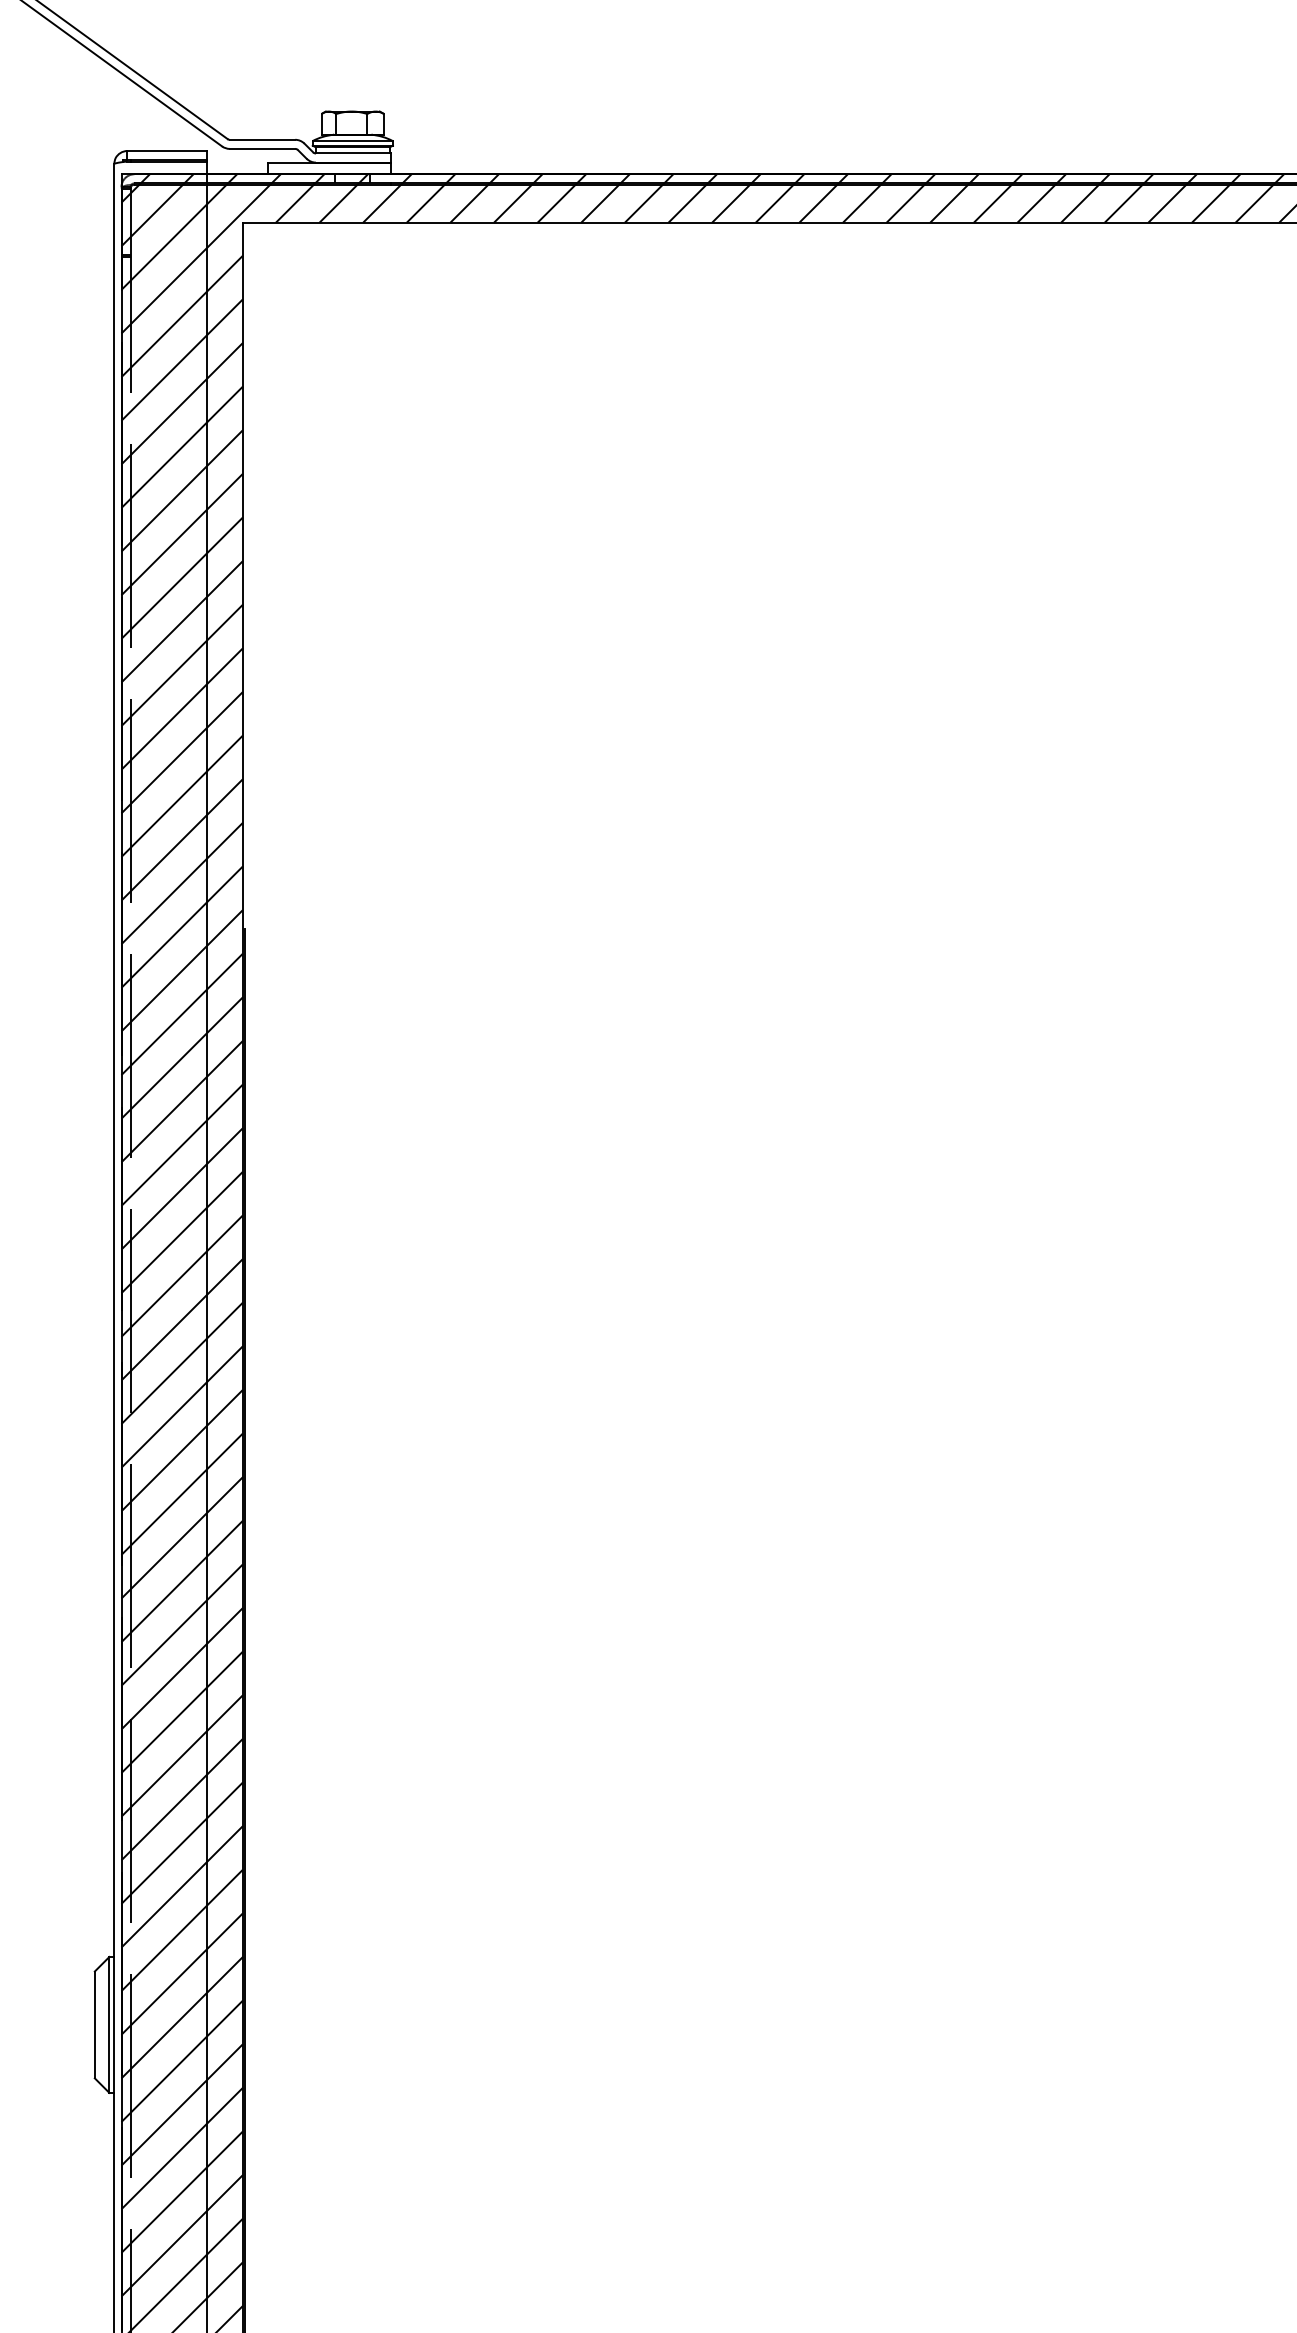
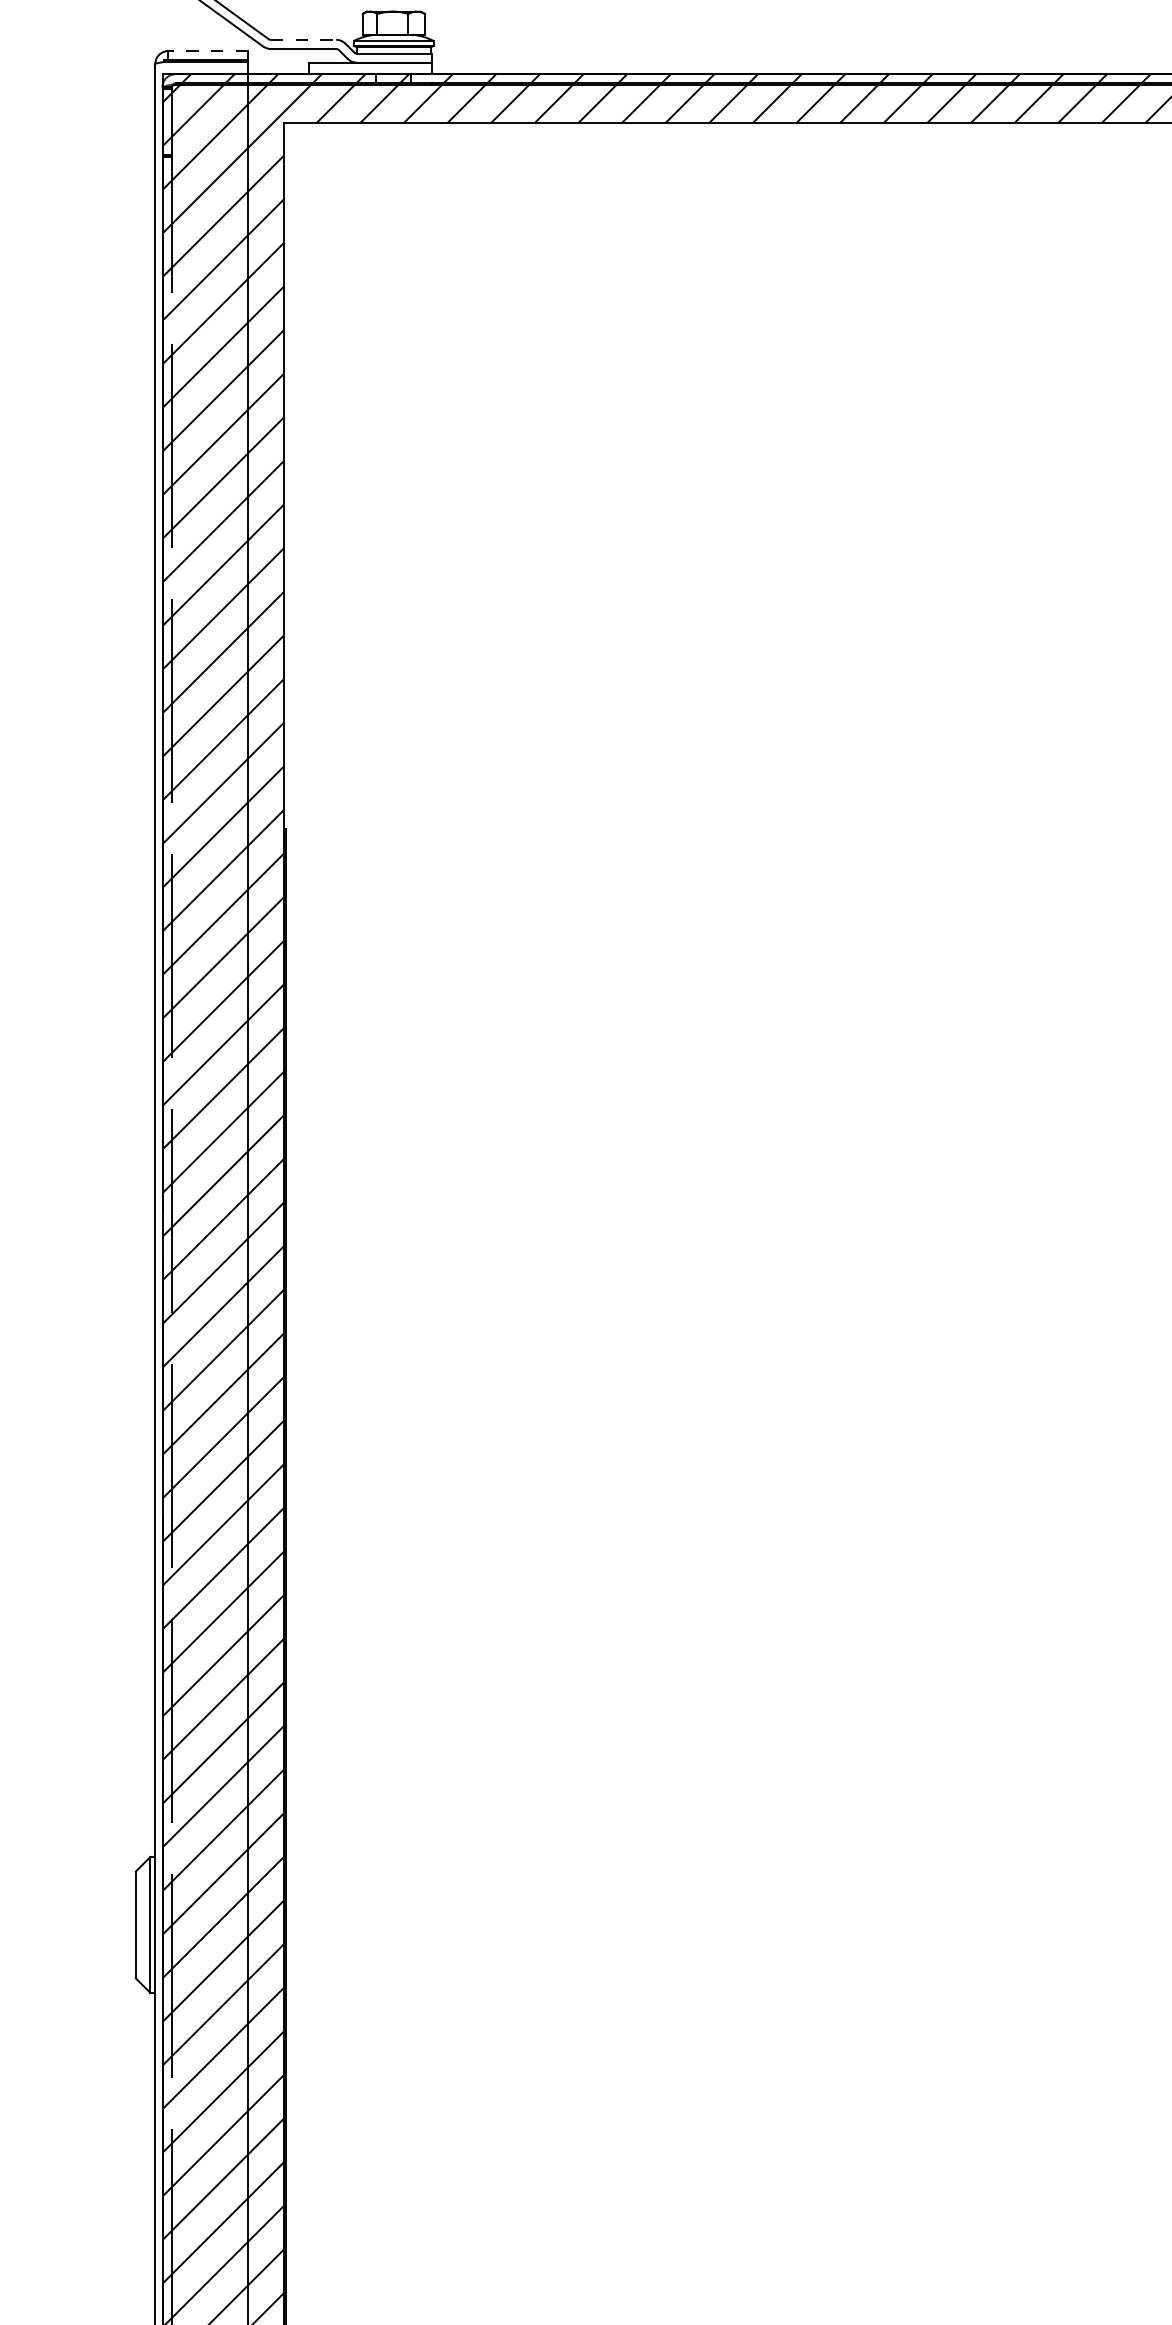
line: (262, 139) -> (303, 39), solid -> dashed
line: (167, 151) -> (208, 51), solid -> dashed

